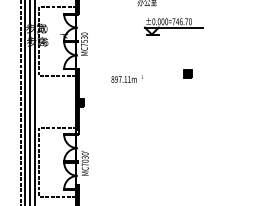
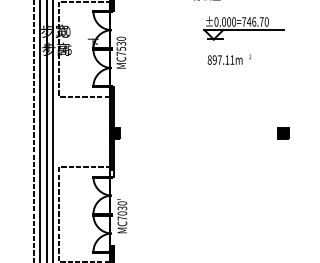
part: (187, 73) -> (283, 132), moved
text: (126, 78) -> (228, 58), moved

